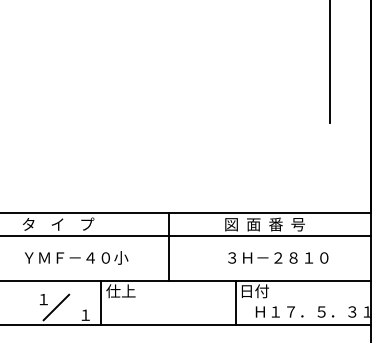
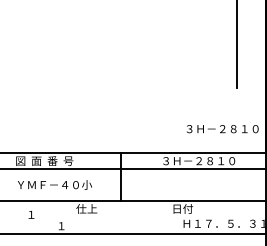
text: (62, 224) -> (44, 161), タ    イ    プ -> 図  面  番  号
text: (276, 224) -> (198, 161), 図  面  番  号 -> ３Ｈ－２８１０
text: (278, 257) -> (222, 128), moved
line: (101, 302) -> (72, 217), removed
line: (236, 302) -> (169, 217), removed
line: (56, 307) -> (40, 220), removed

